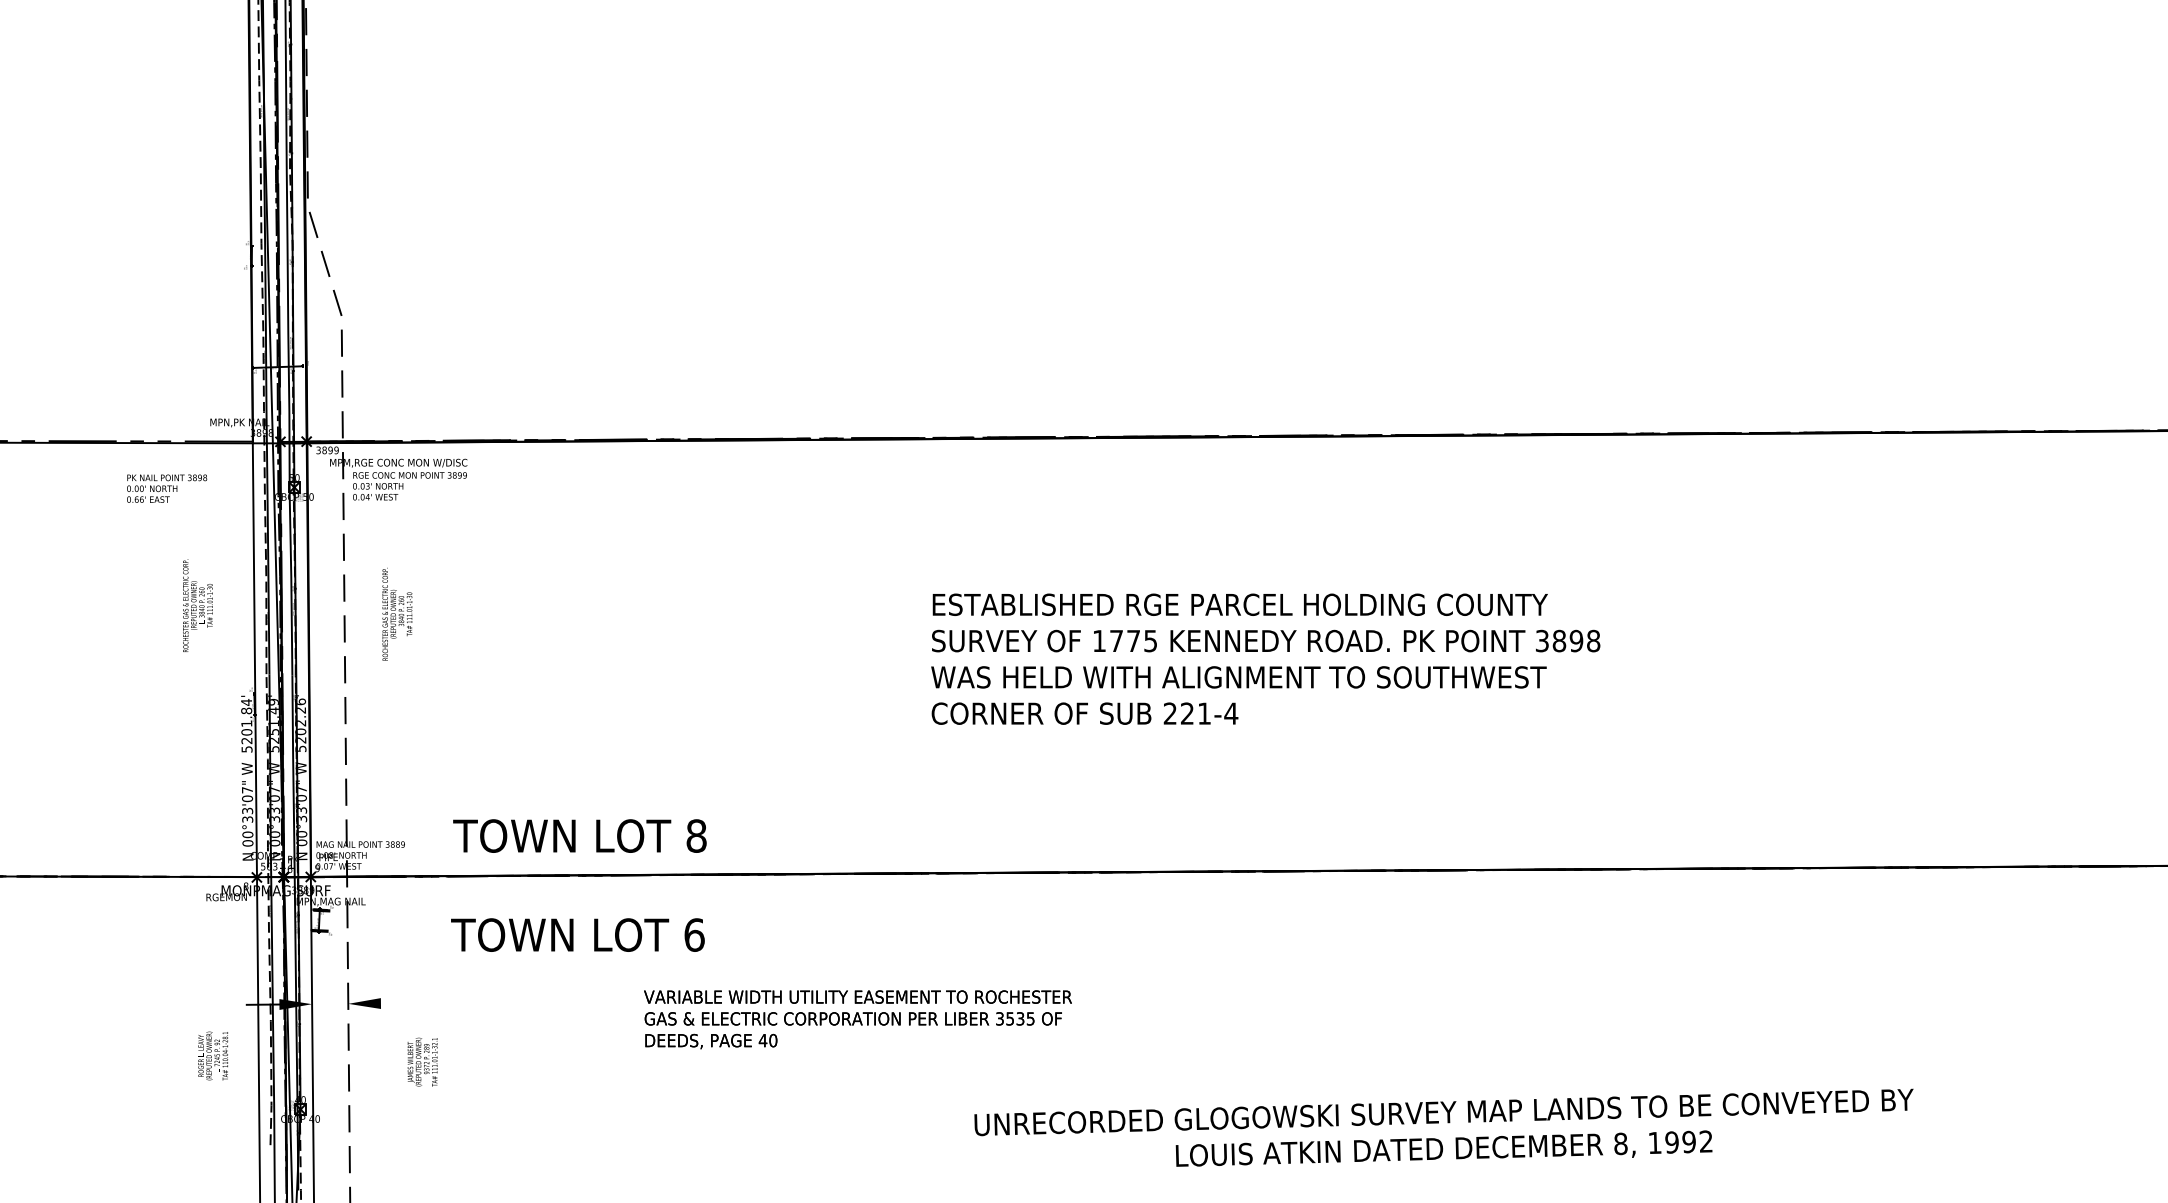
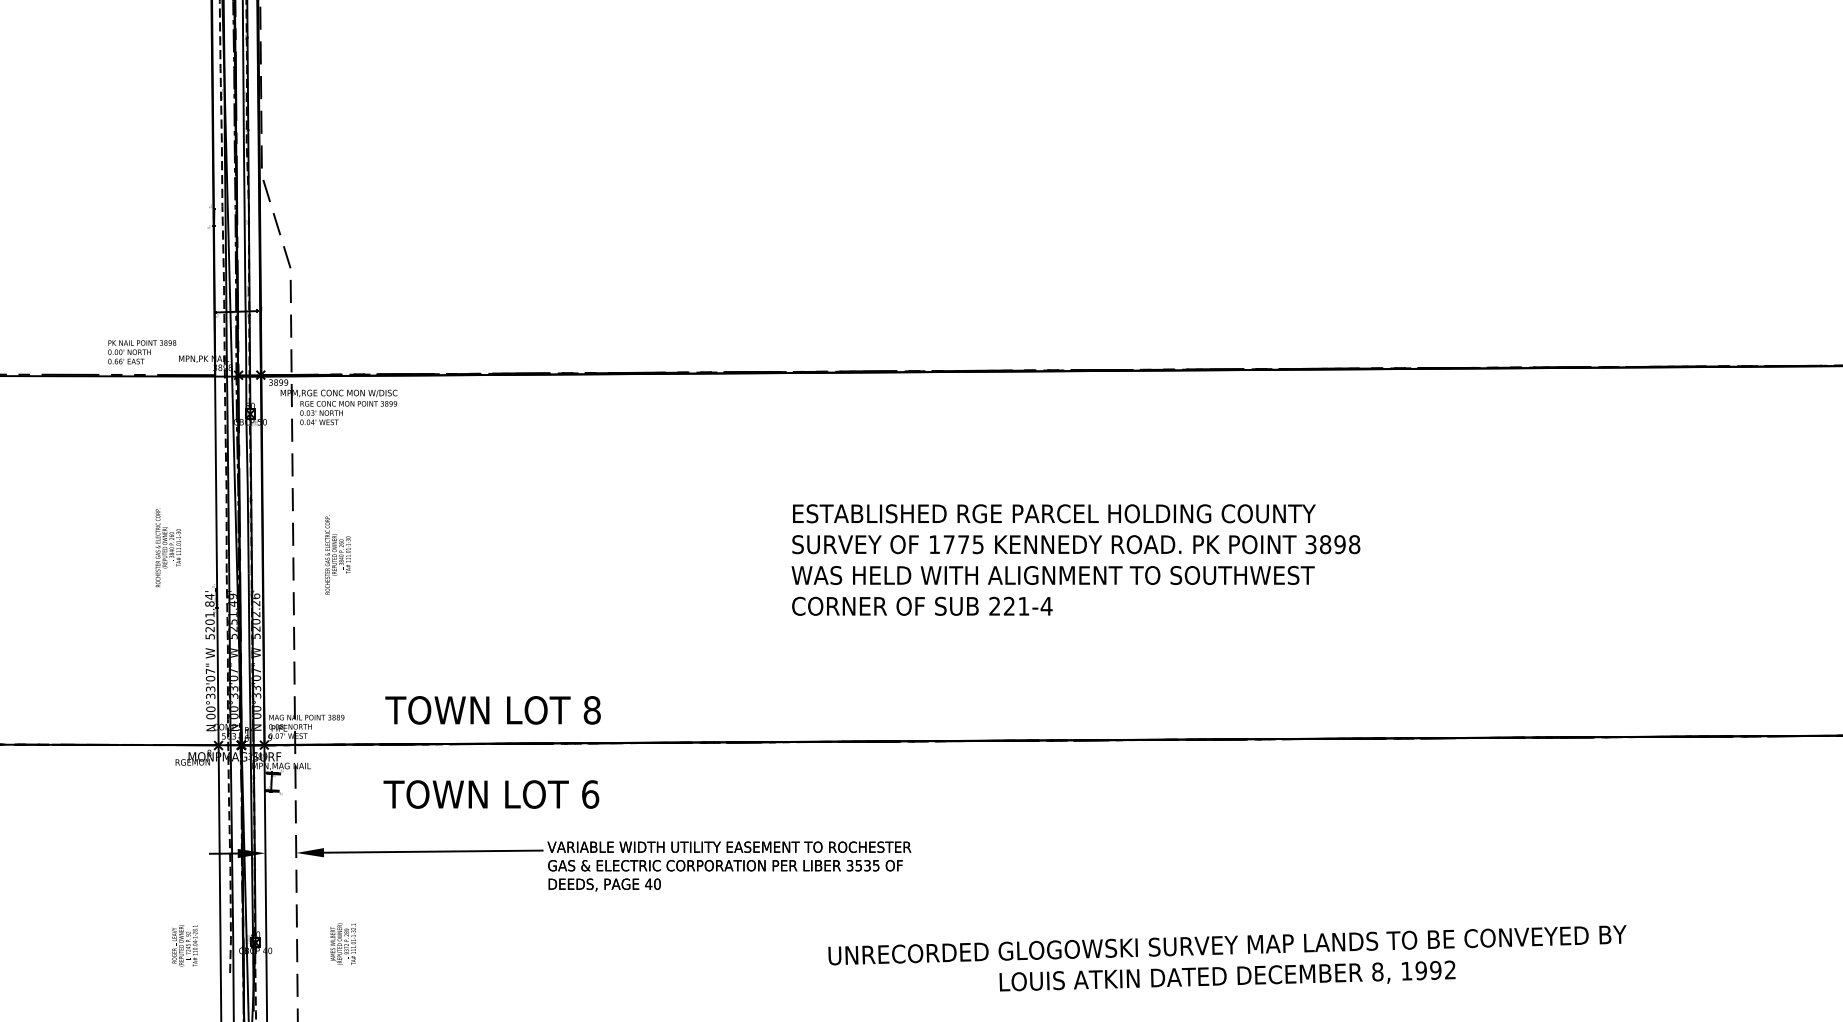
text: (167, 488) -> (142, 352), moved
text: (197, 605) -> (168, 547), moved
text: (397, 613) -> (338, 554), moved
line: (509, 1002) -> (433, 851), added
text: (212, 1055) -> (184, 945), moved
text: (422, 1061) -> (343, 943), moved

